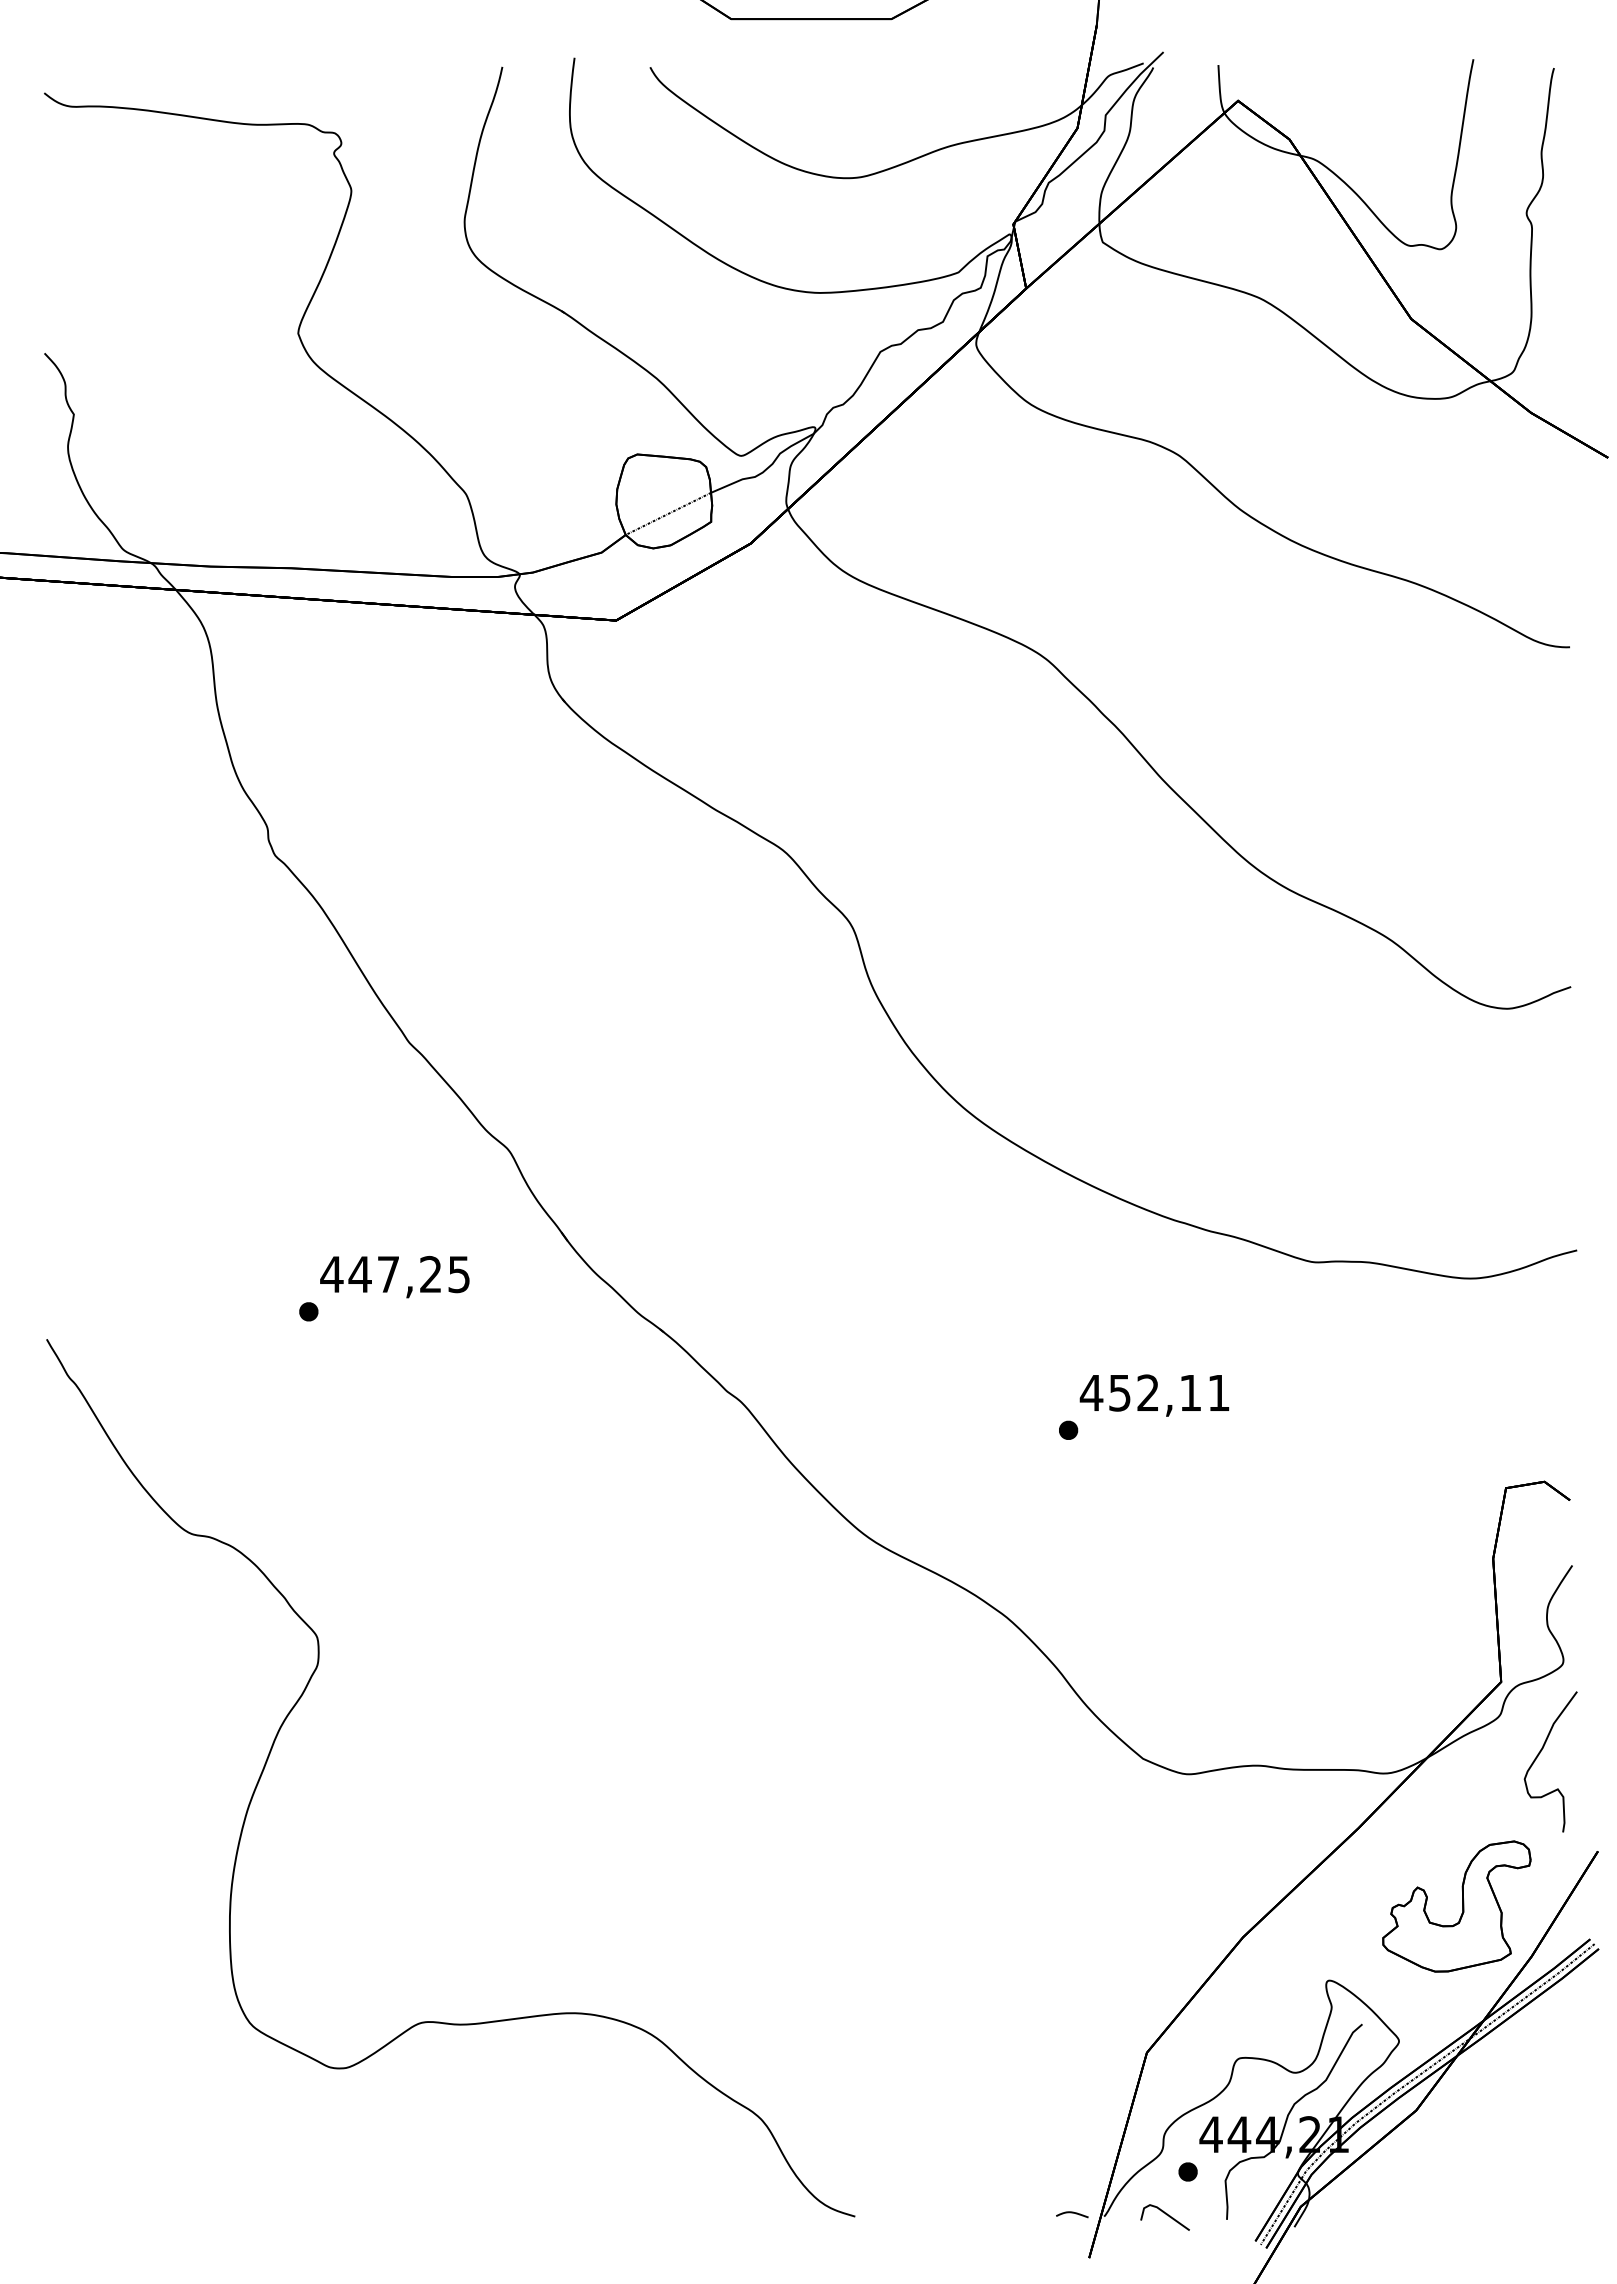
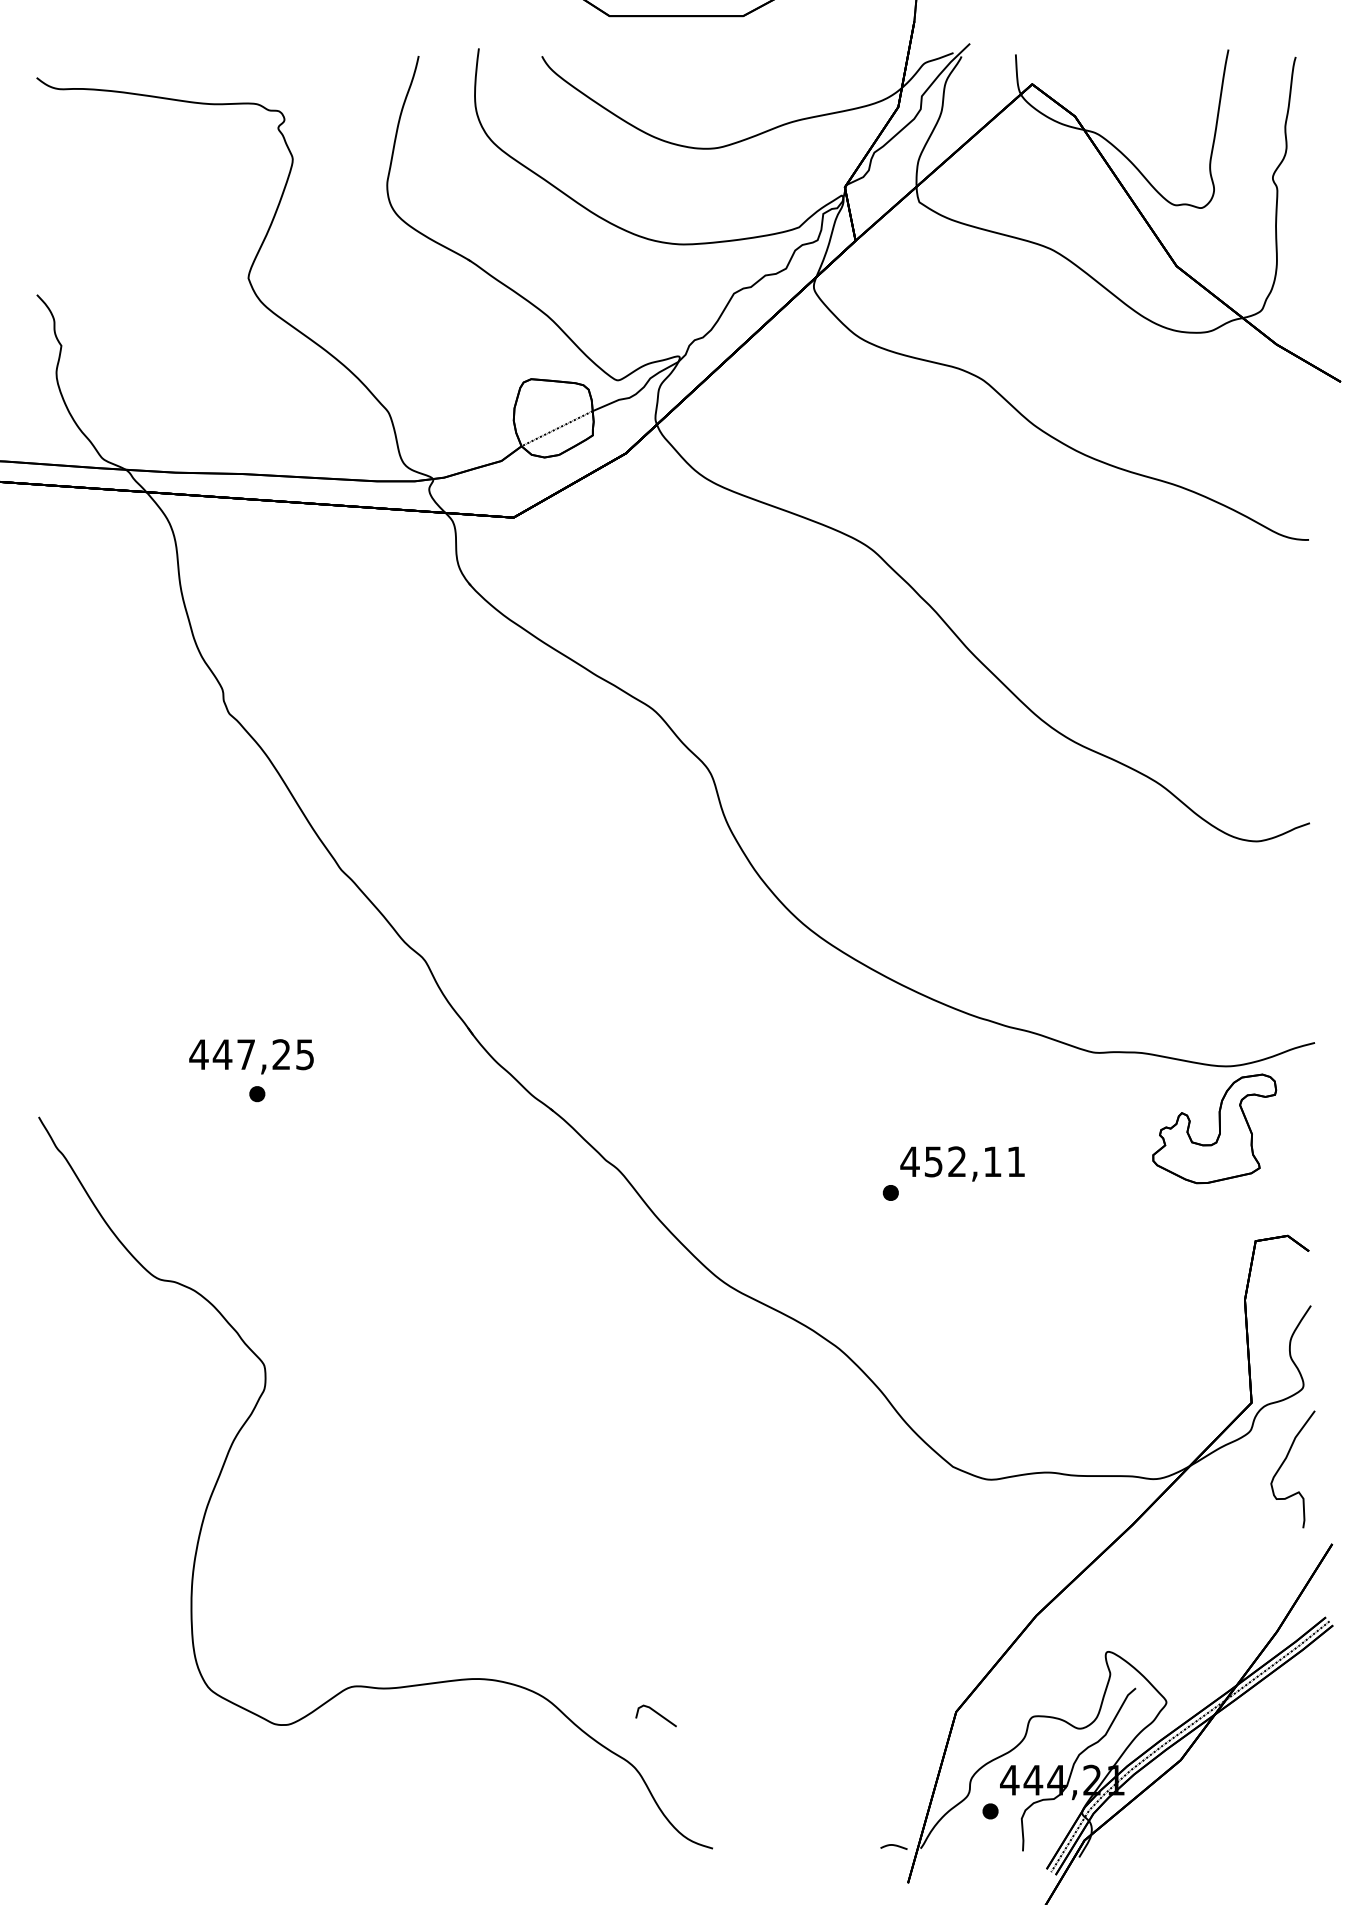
text: (394, 1277) -> (251, 1057), moved
part: (1456, 1906) -> (1214, 1128), moved
line: (1166, 2215) -> (657, 1714), moved

